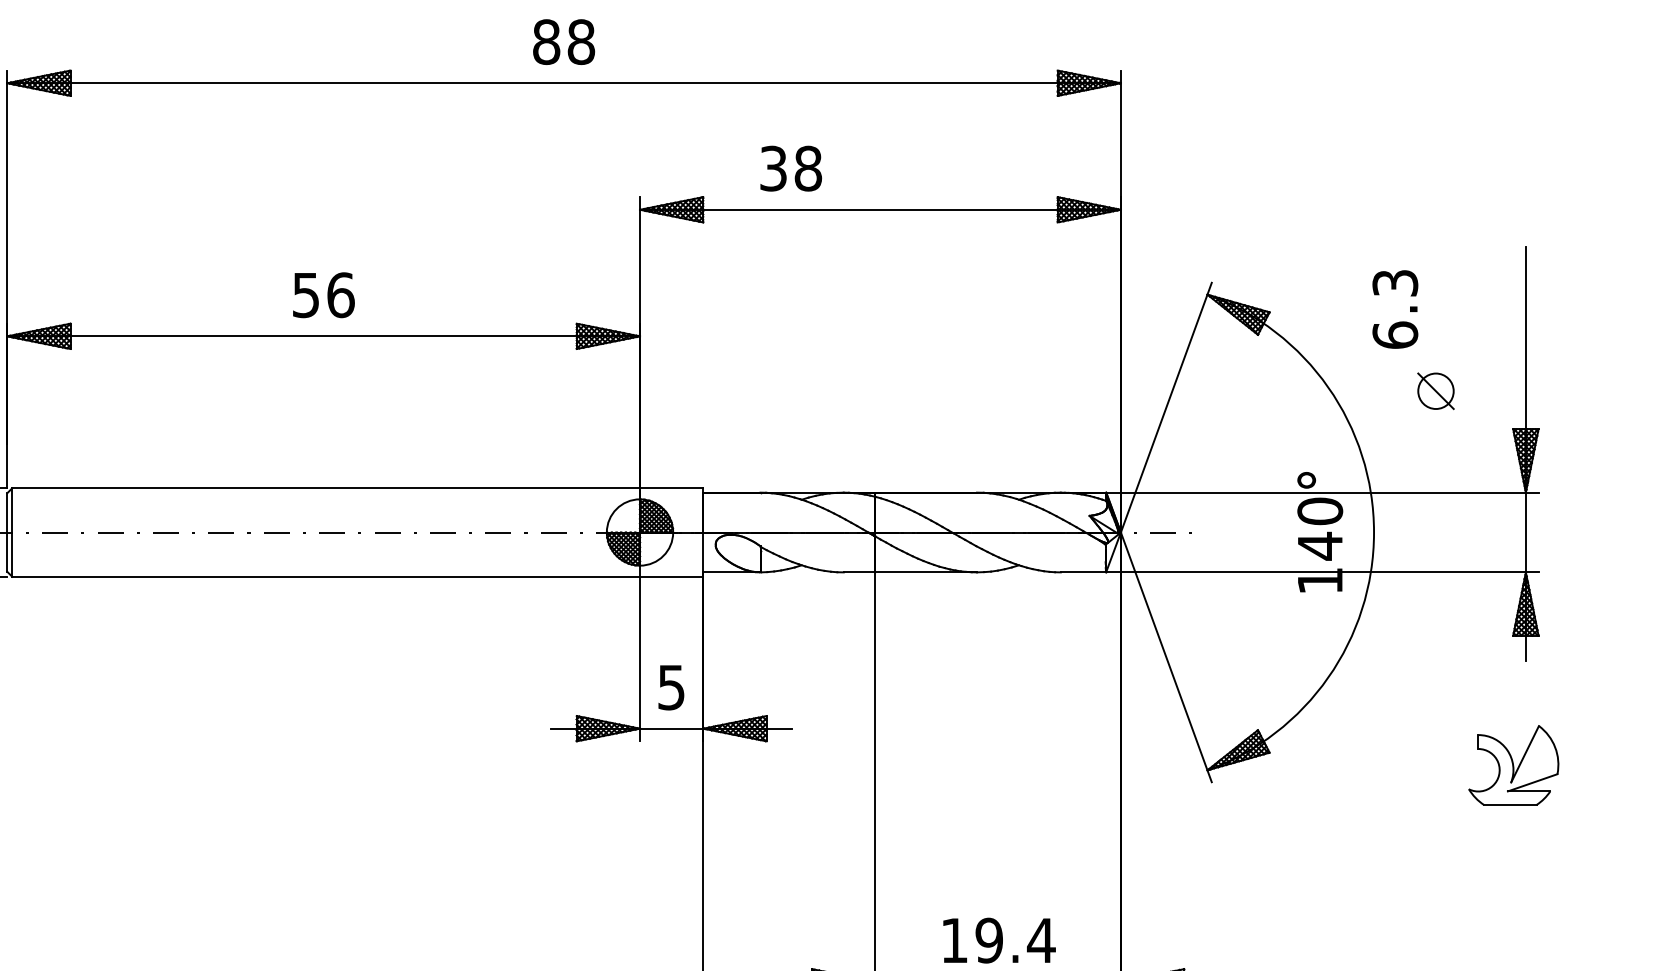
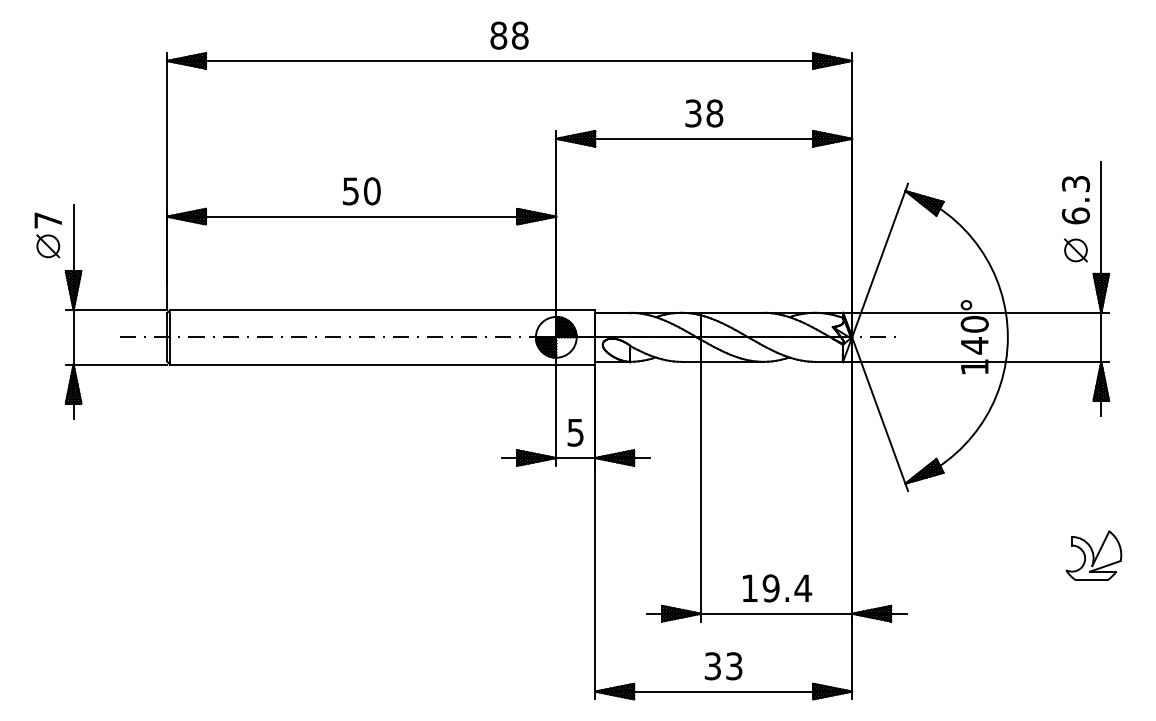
text: (791, 168) -> (704, 113), moved
text: (341, 295) -> (372, 191), 56 -> 50
text: (1396, 310) -> (1076, 200), moved
part: (1435, 391) -> (1075, 250), moved
part: (1513, 765) -> (1093, 555), moved

